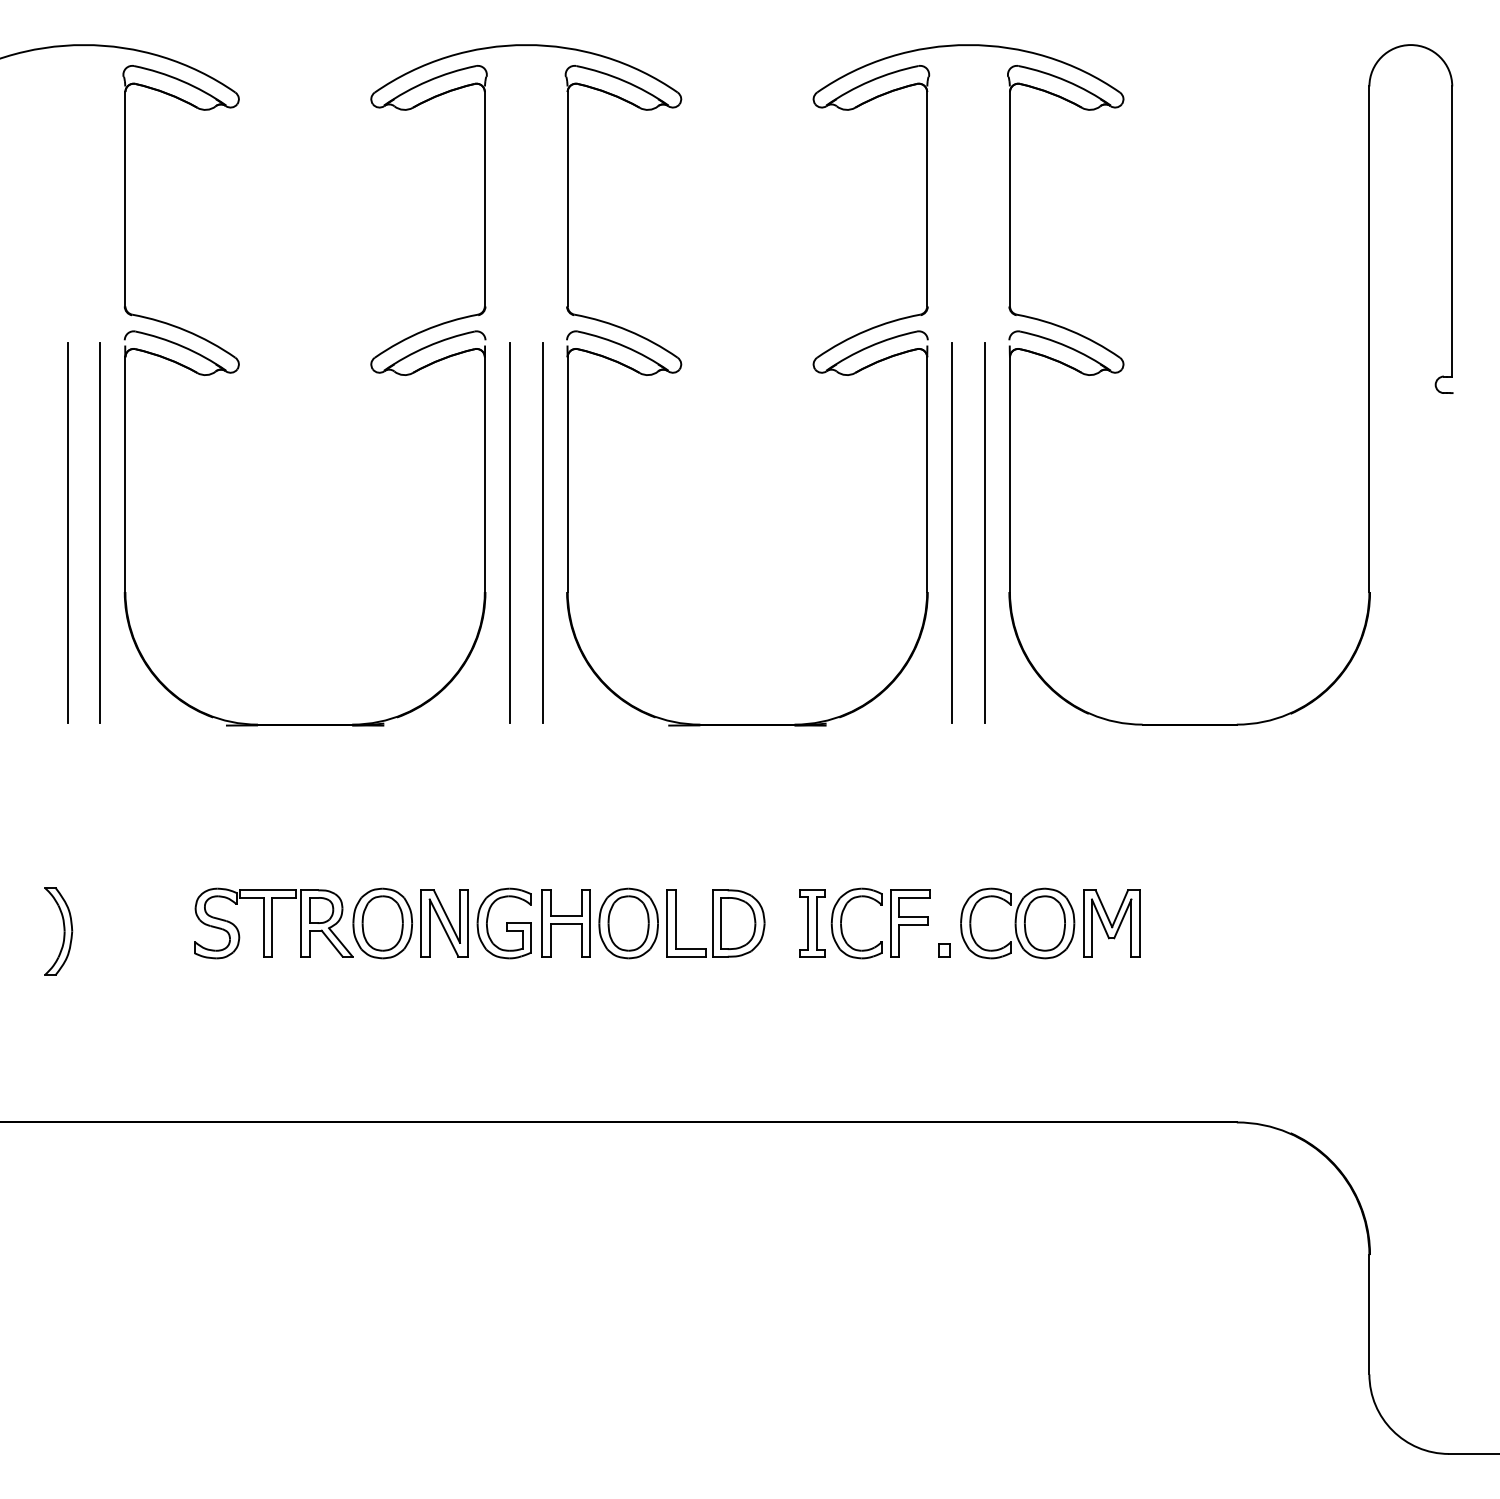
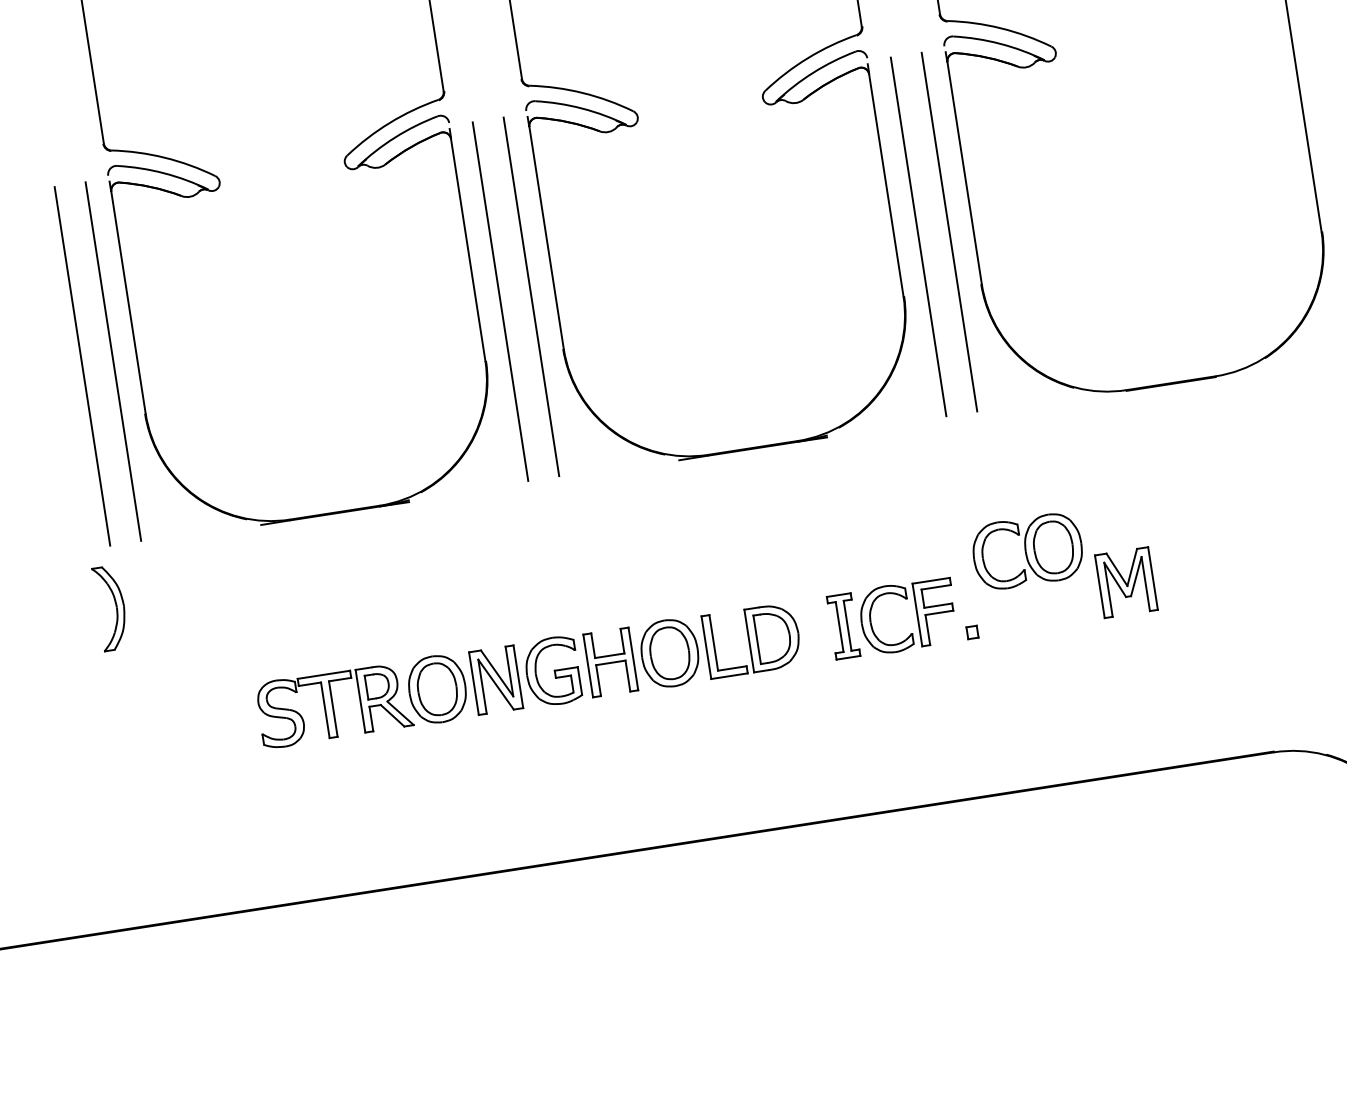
part: (1017, 923) -> (1027, 551), moved
part: (58, 931) -> (111, 608), moved

